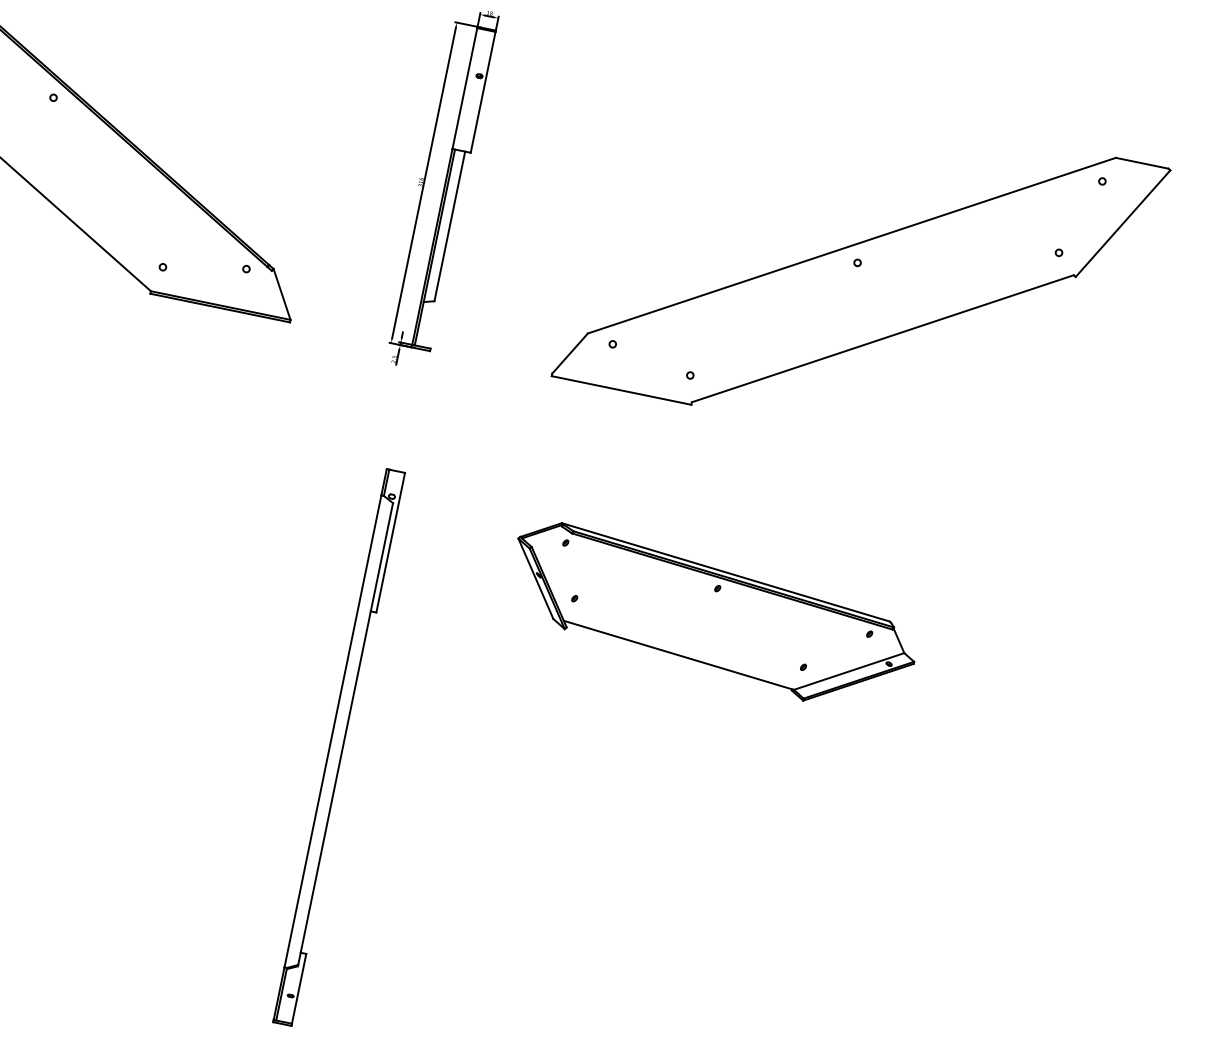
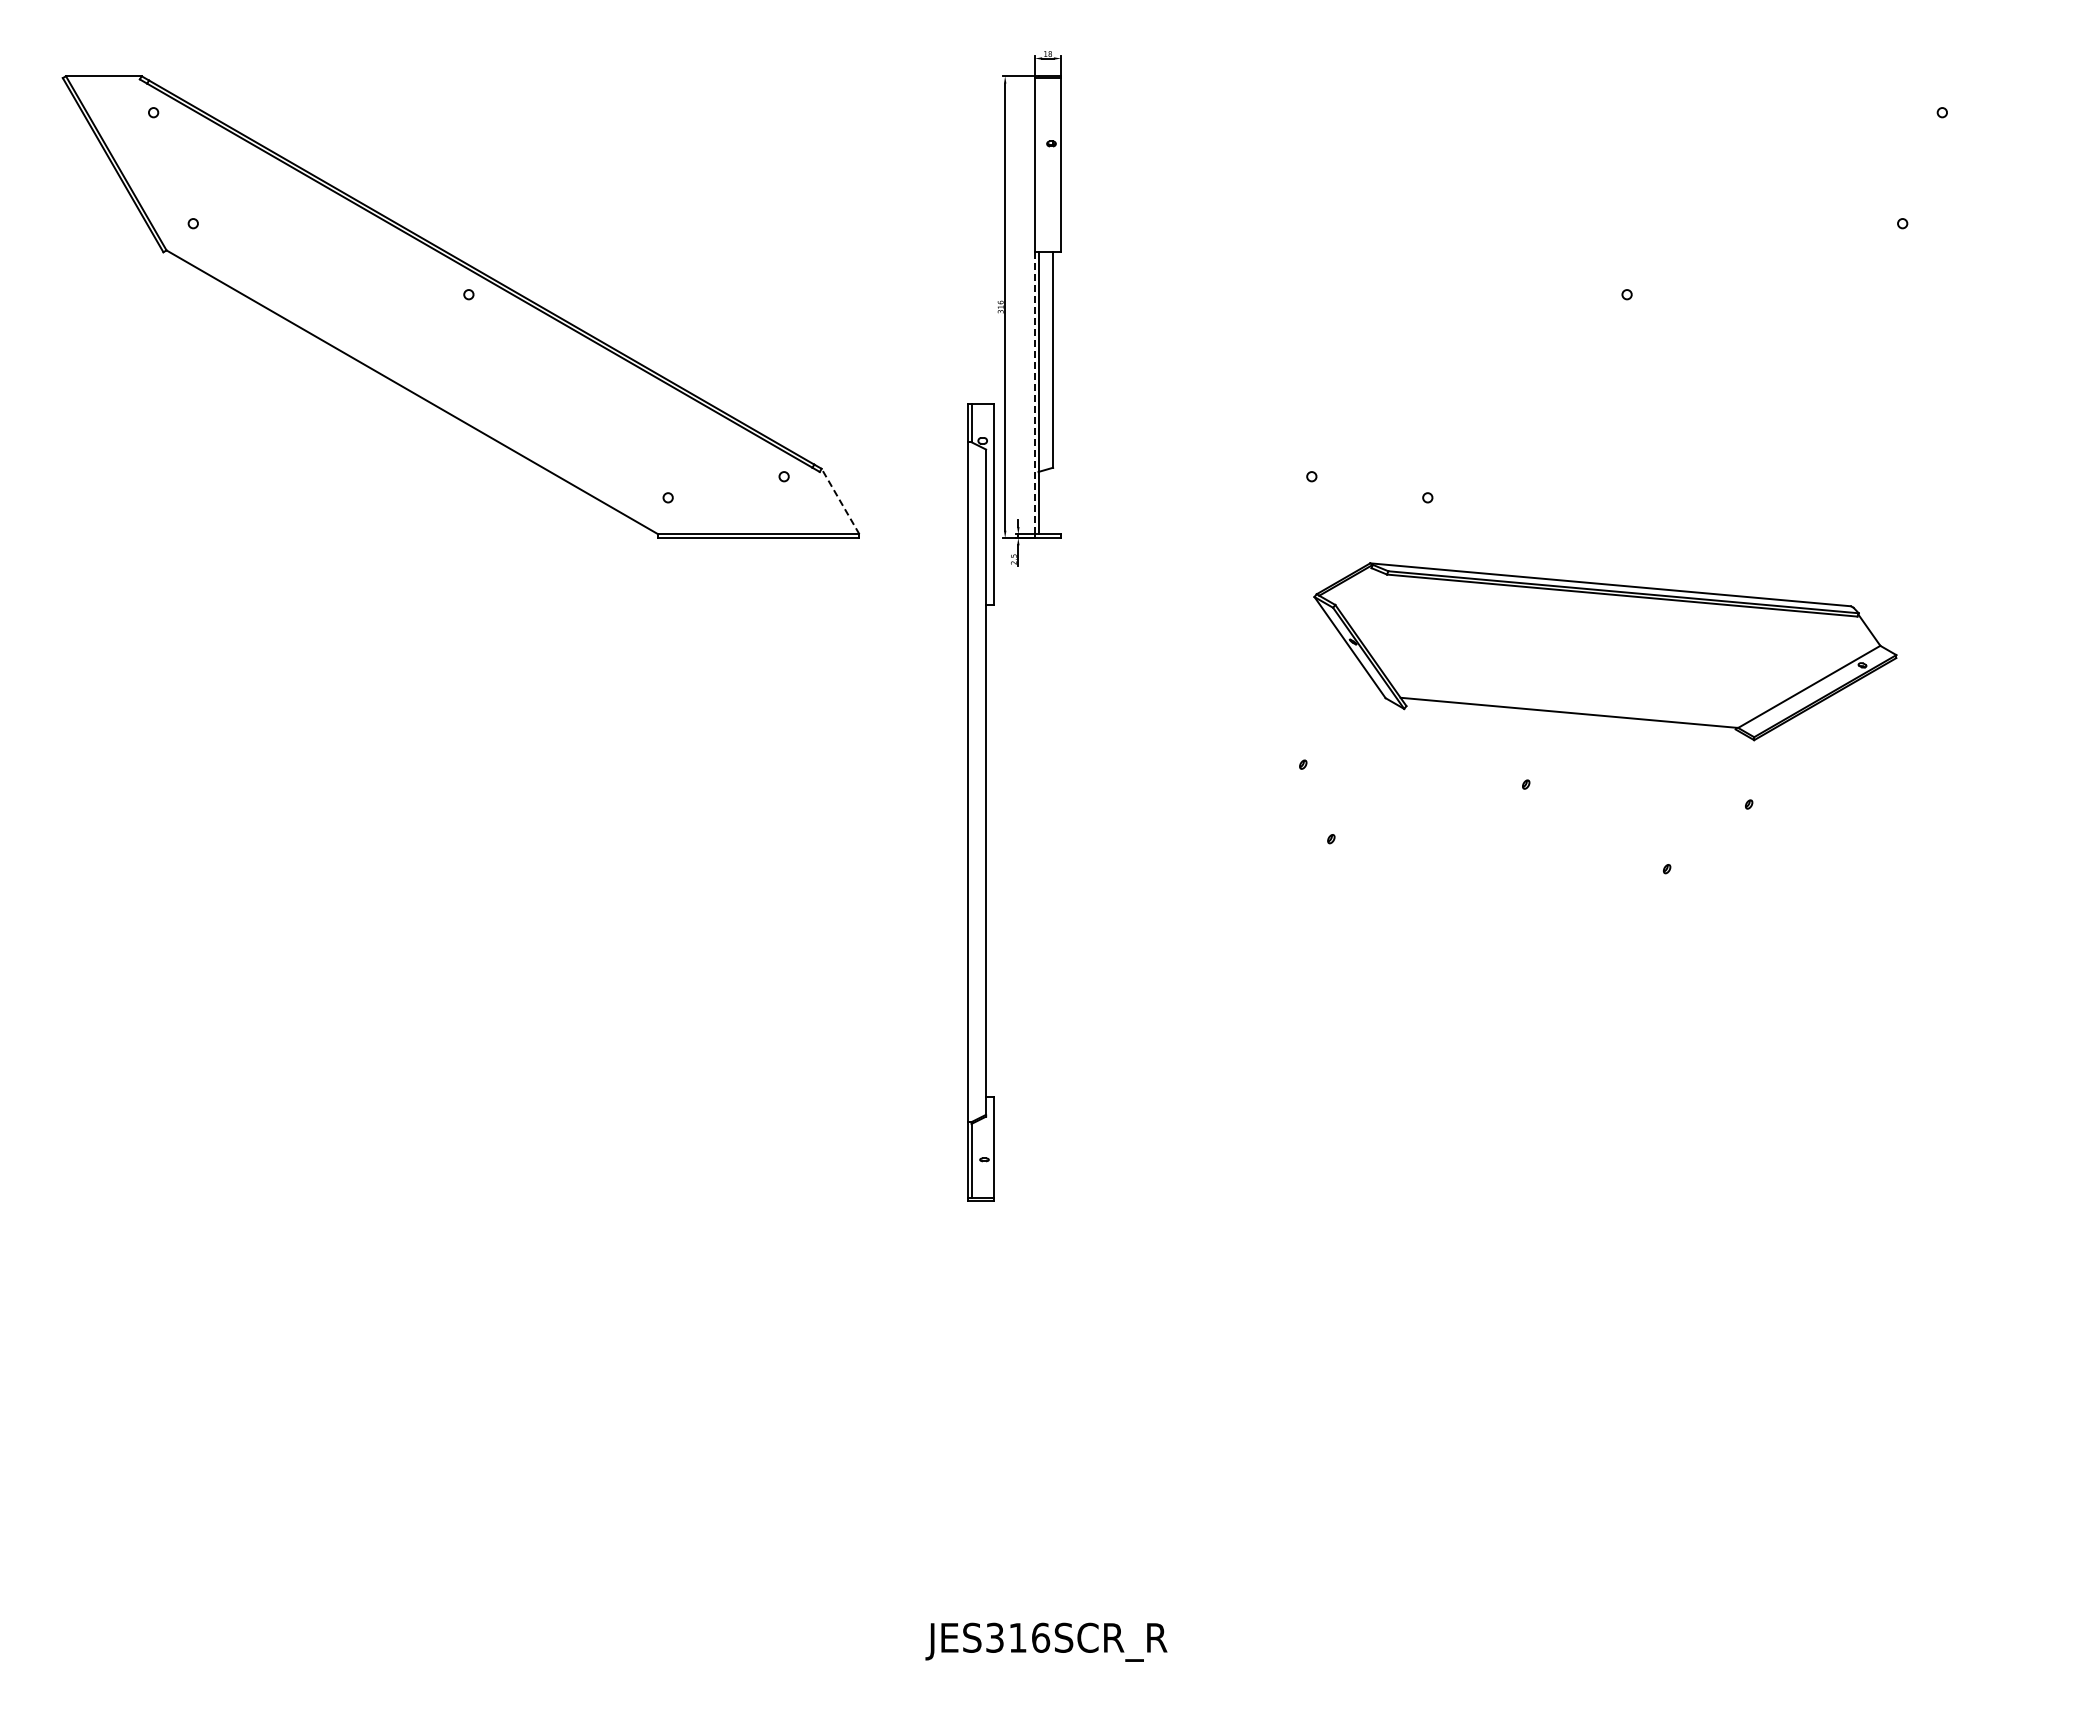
line: (432, 246) -> (1034, 392), solid -> dashed
part: (861, 272) -> (1634, 306), removed
line: (282, 294) -> (840, 501), solid -> dashed
part: (712, 617) -> (1605, 651), moved
part: (338, 747) -> (980, 802), moved

